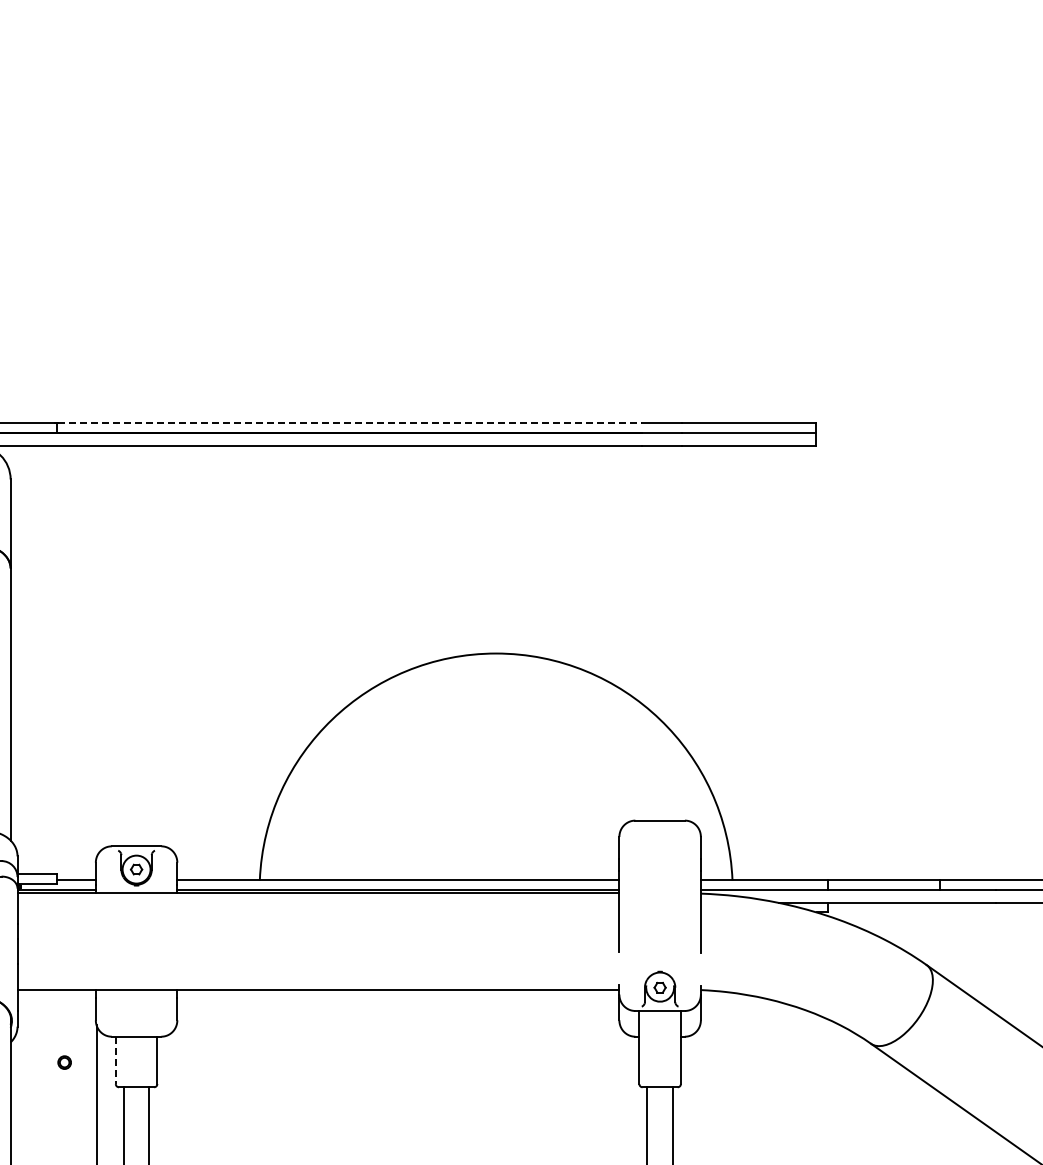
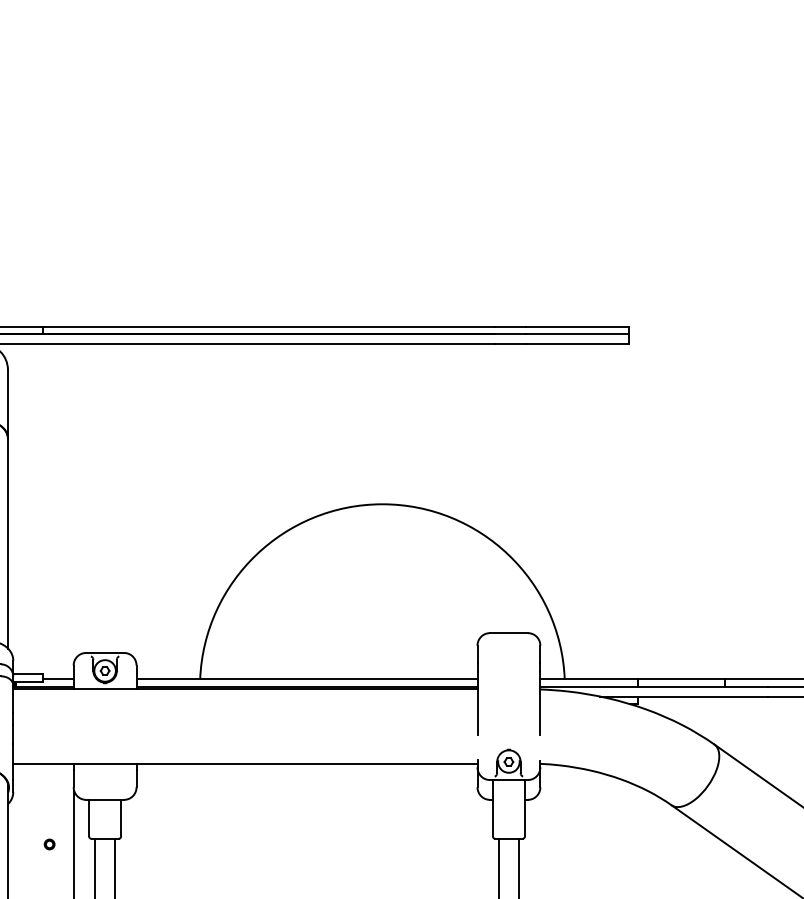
line: (350, 423) -> (270, 326), dashed -> solid
line: (115, 1060) -> (88, 818), dashed -> solid
circle: (64, 1062) -> (49, 844), moved

